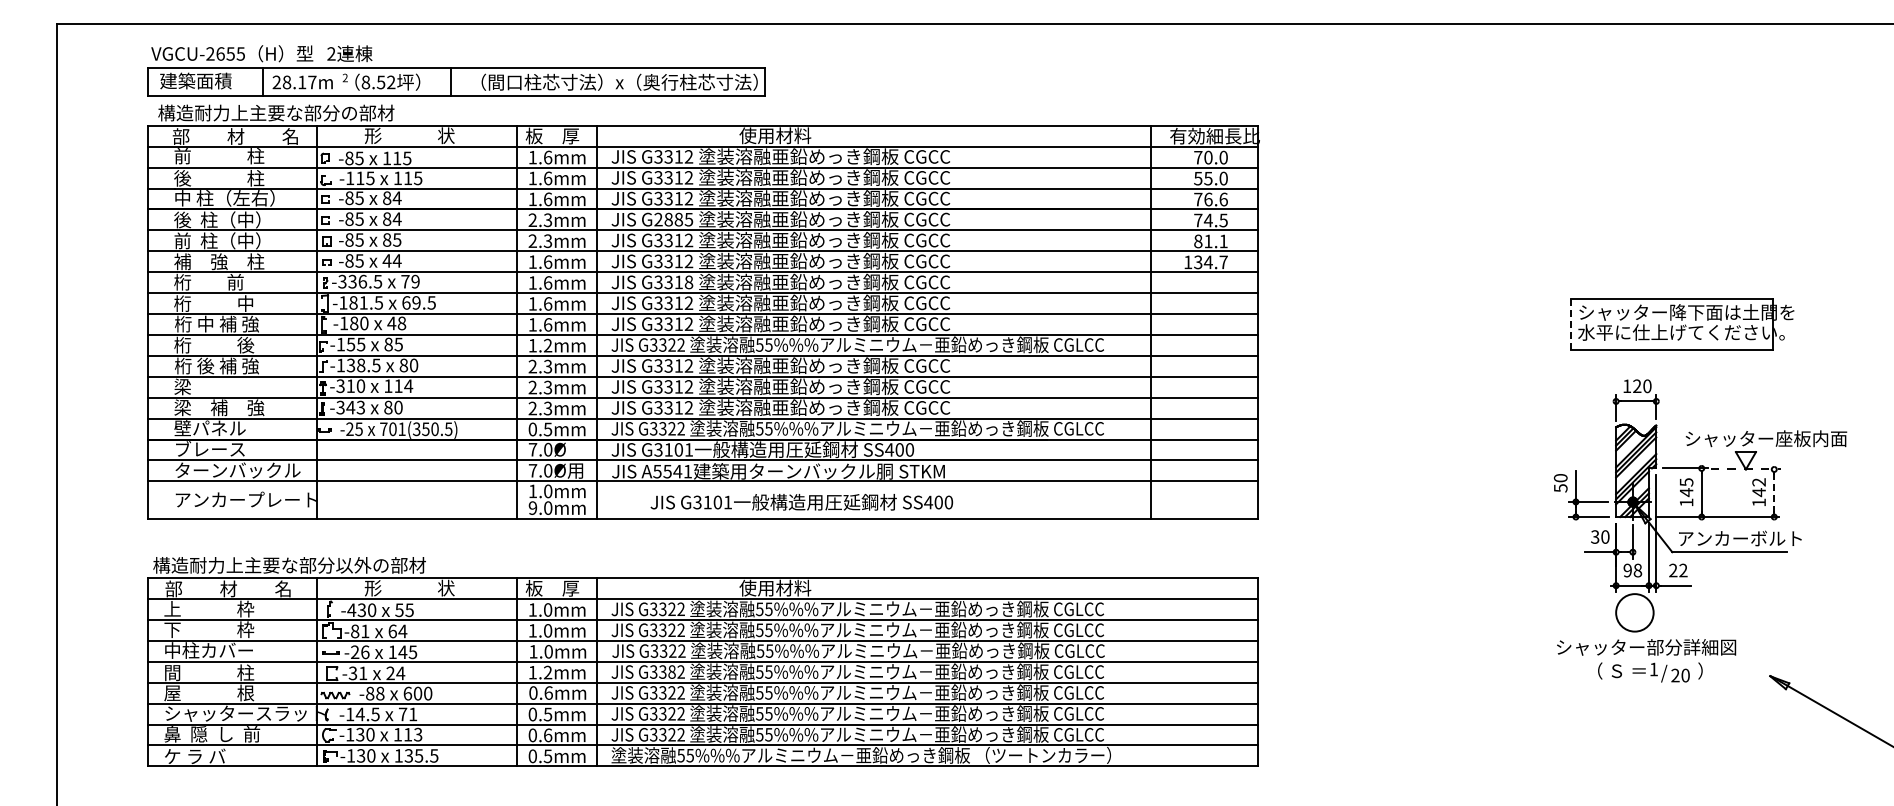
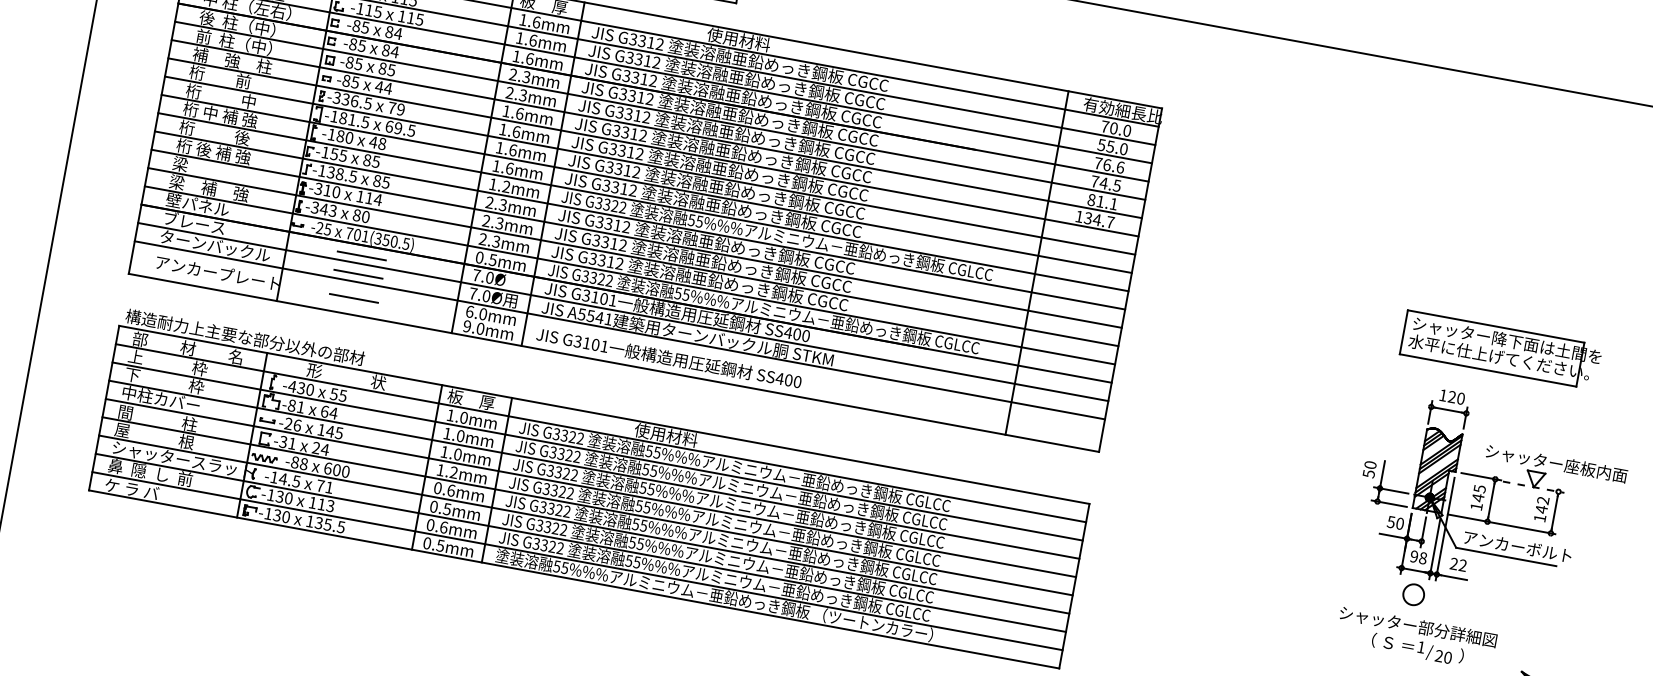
text: (673, 219) -> (636, 96), G2885 -> G3312
text: (688, 282) -> (639, 154), G3318 -> G3312
line: (1570, 324) -> (1403, 332), dashed -> solid
text: (413, 365) -> (385, 182), 80 -> 85
line: (401, 451) -> (361, 255), added
line: (401, 472) -> (358, 274), added
text: (533, 491) -> (470, 311), 1.0mm -> 6.0mm
line: (1774, 493) -> (1554, 512), dashed -> solid
line: (401, 499) -> (353, 297), added
text: (801, 502) -> (668, 358), moved
text: (1595, 536) -> (1391, 521), 30 -> 50
circle: (1634, 612) -> (1413, 594), size x0.62
text: (671, 671) -> (562, 491), G3382 -> G3322

